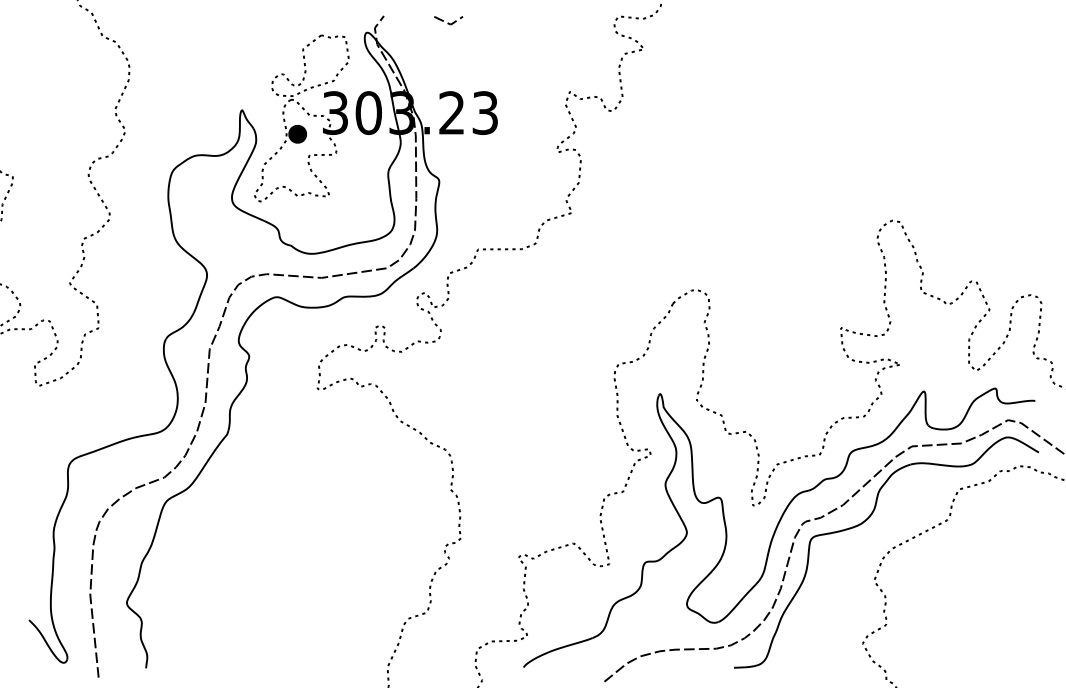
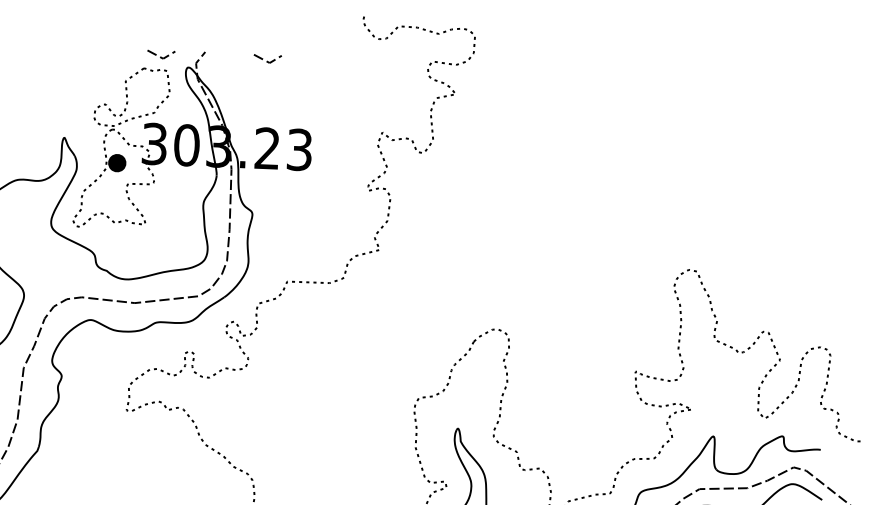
line: (338, 22) -> (161, 56), added

